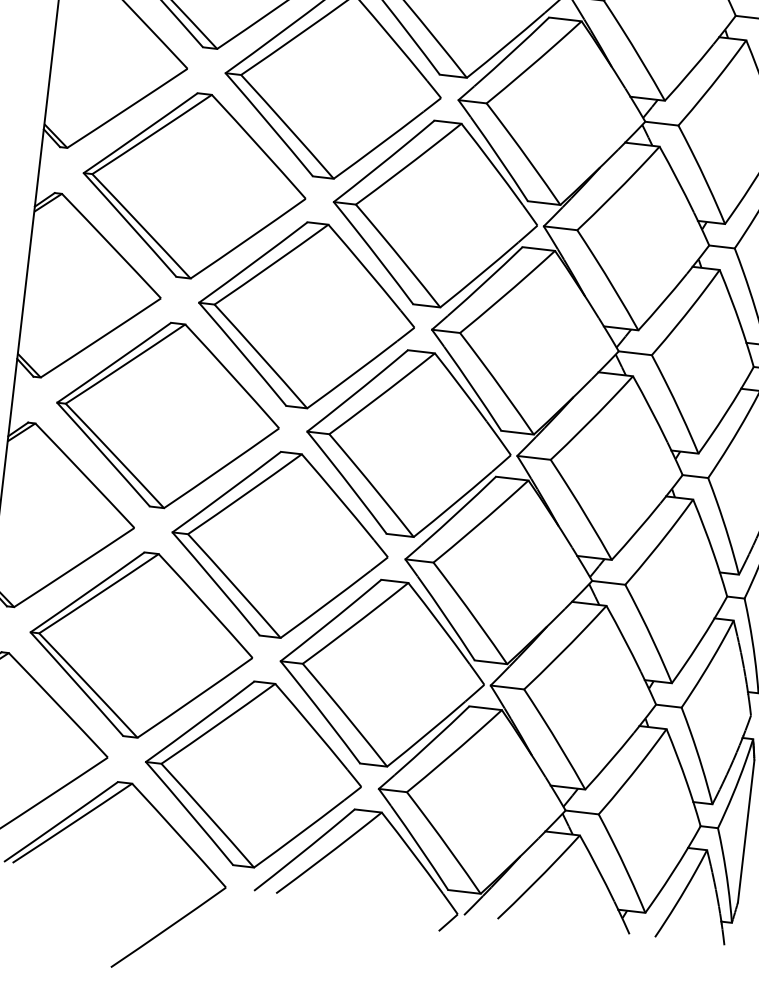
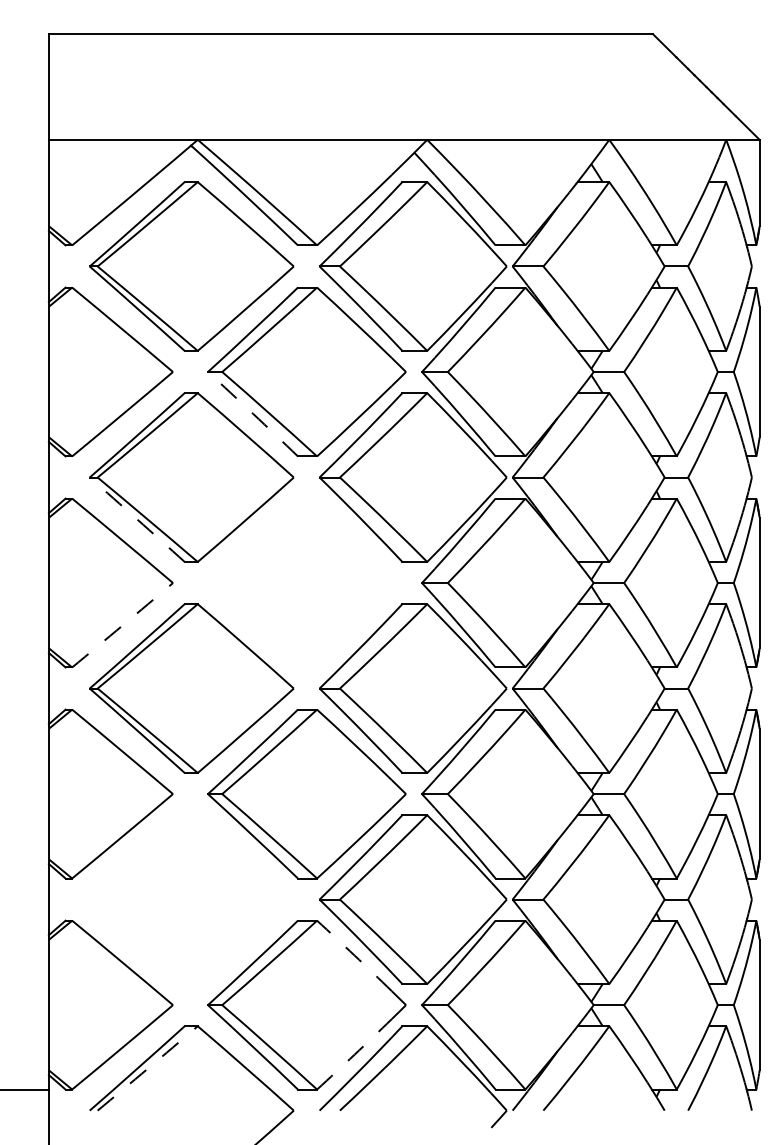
arc: (269, 124) -> (253, 413), solid -> dashed
arc: (130, 224) -> (137, 519), solid -> dashed
part: (306, 314) -> (306, 582), removed
arc: (100, 338) -> (122, 625), solid -> dashed
part: (141, 645) -> (191, 899), removed
arc: (311, 726) -> (354, 955), solid -> dashed
arc: (72, 823) -> (147, 1068), solid -> dashed
arc: (299, 834) -> (354, 1054), solid -> dashed

